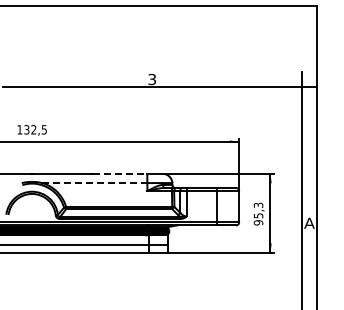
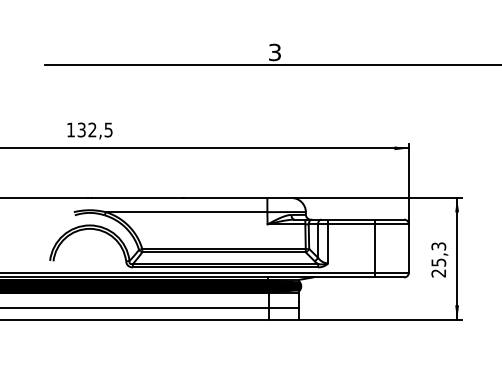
line: (120, 173) -> (226, 197), dashed -> solid
line: (95, 183) -> (187, 212), dashed -> solid
text: (258, 222) -> (438, 272), 95,3 -> 25,3

